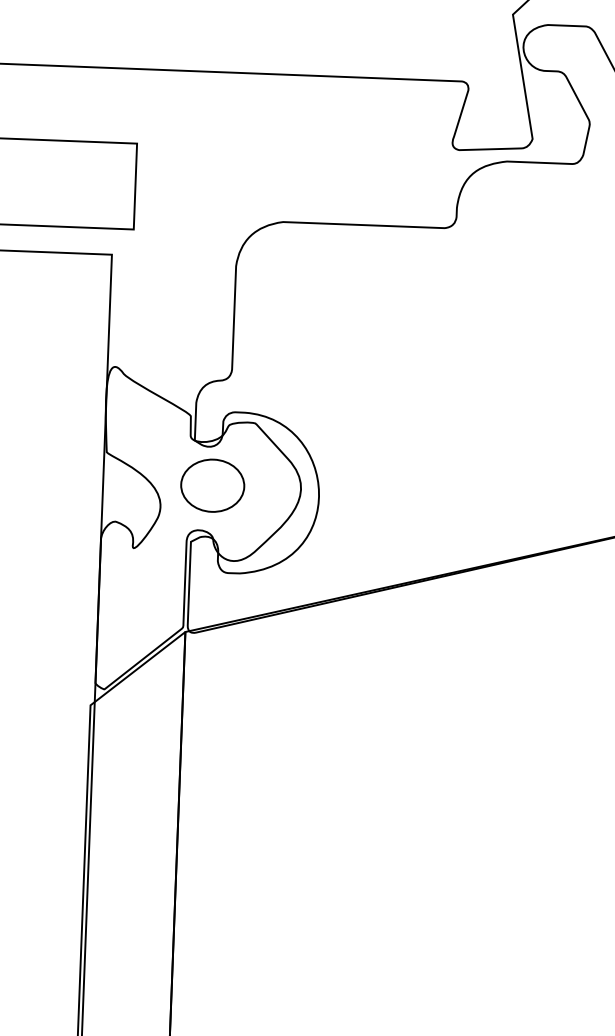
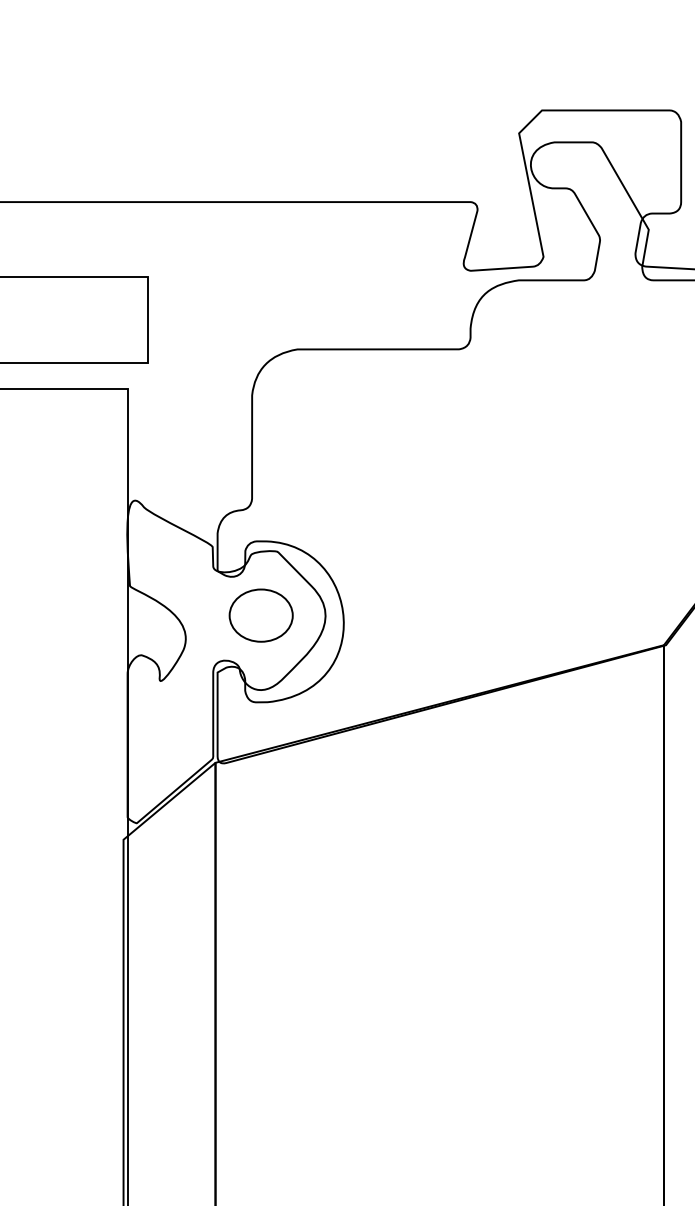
part: (212, 485) -> (260, 615), moved

